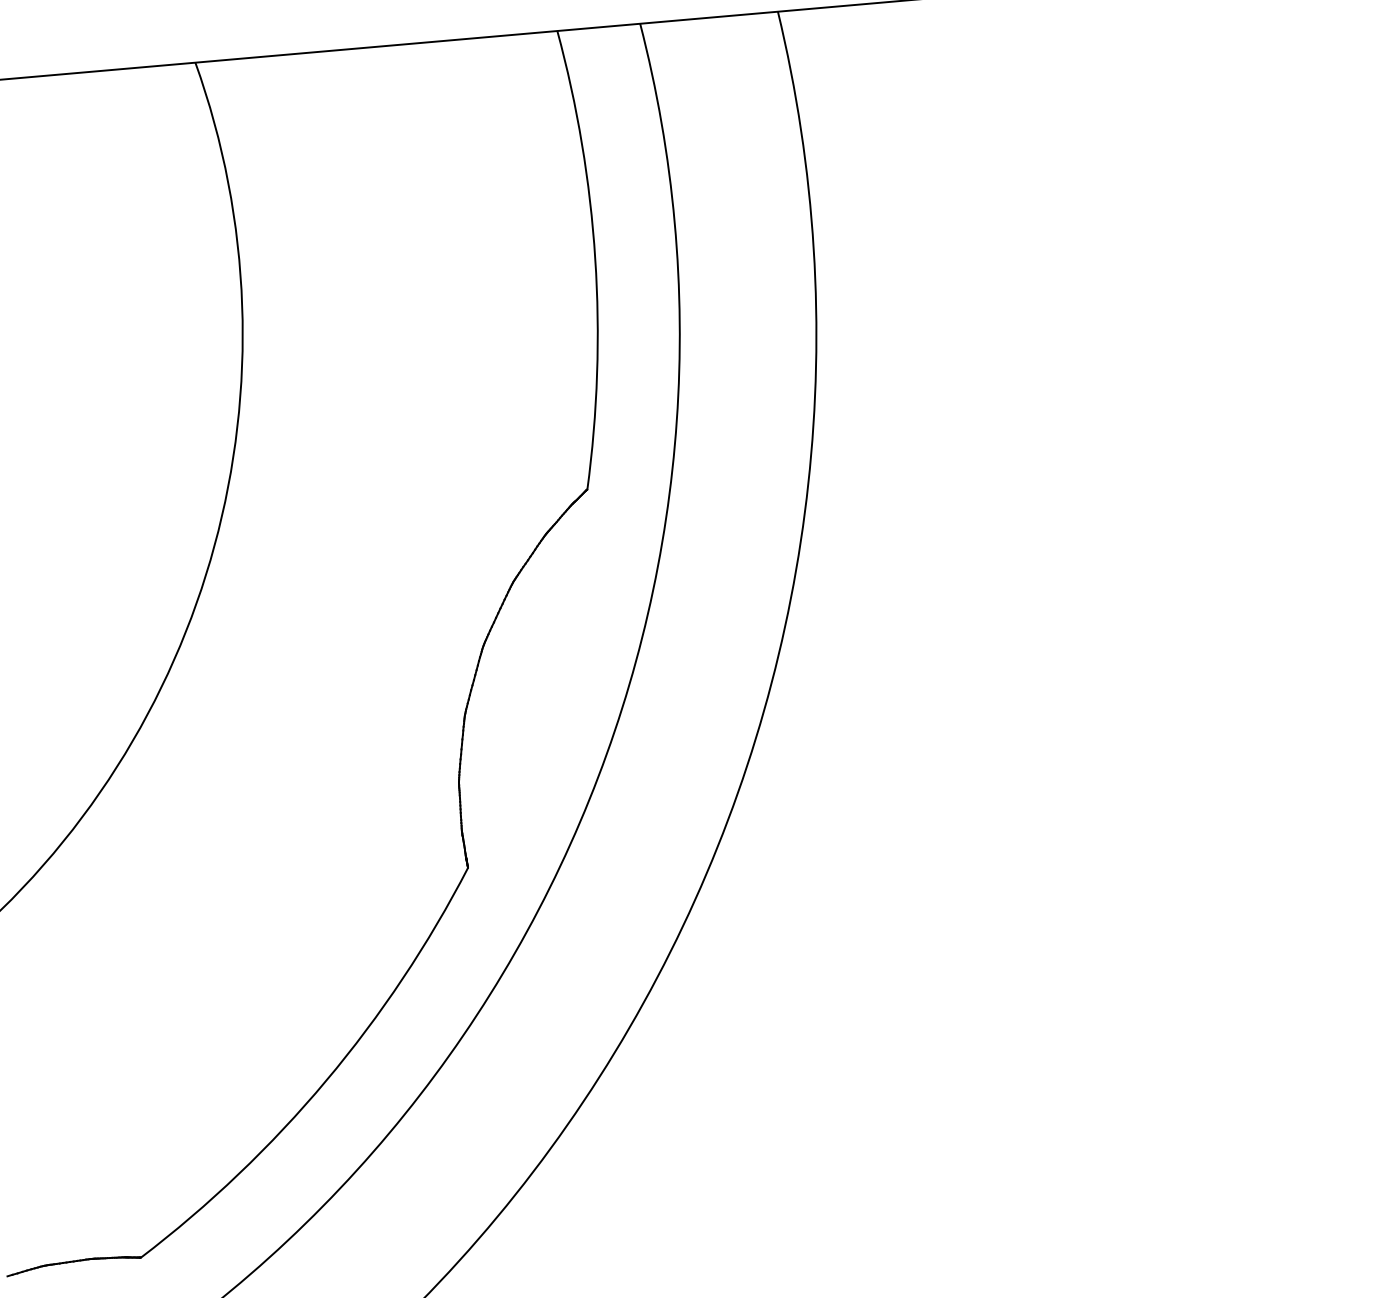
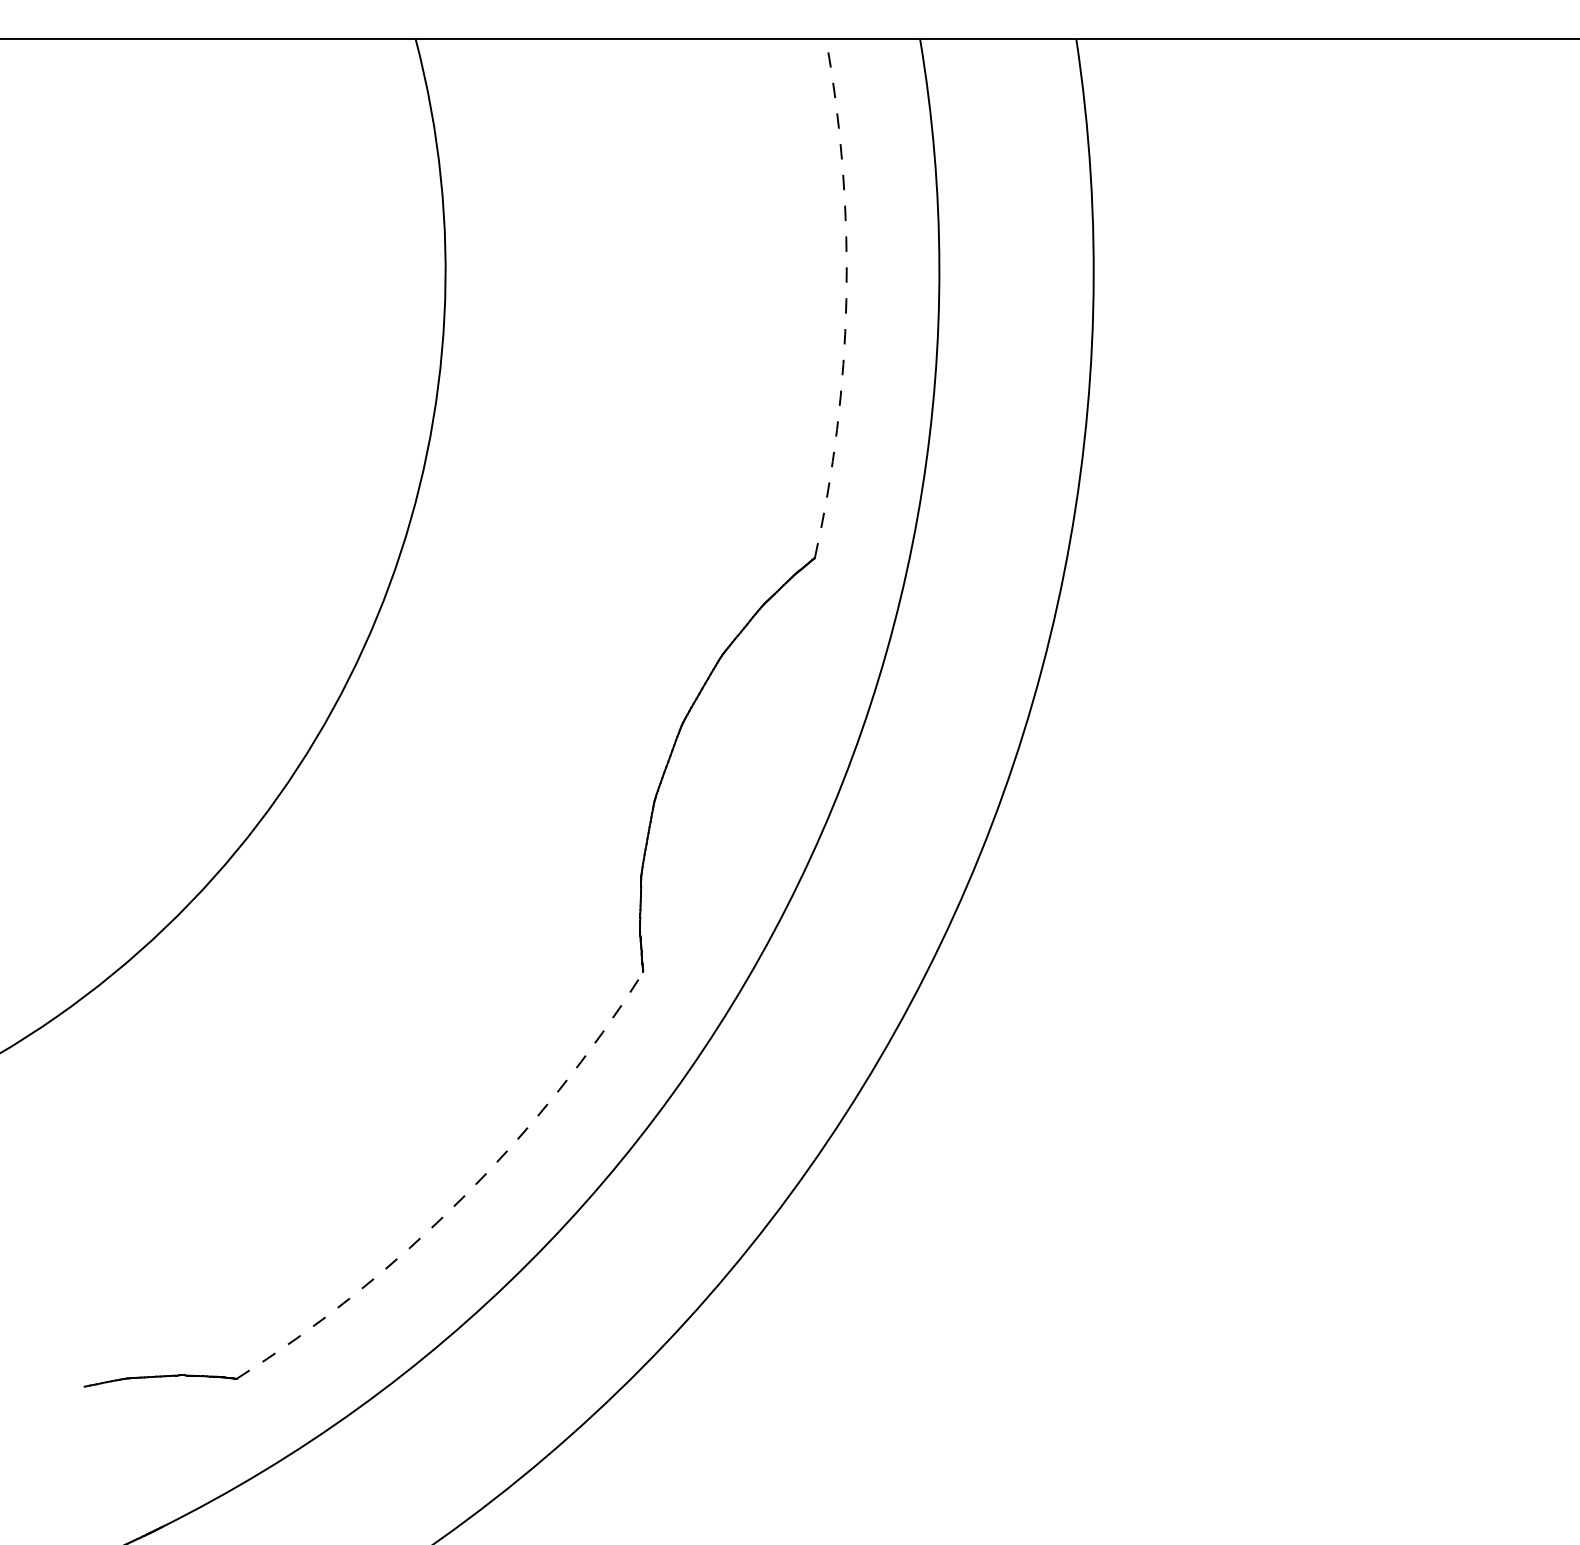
arc: (595, 258) -> (846, 299), solid -> dashed
arc: (326, 1081) -> (462, 1198), solid -> dashed

